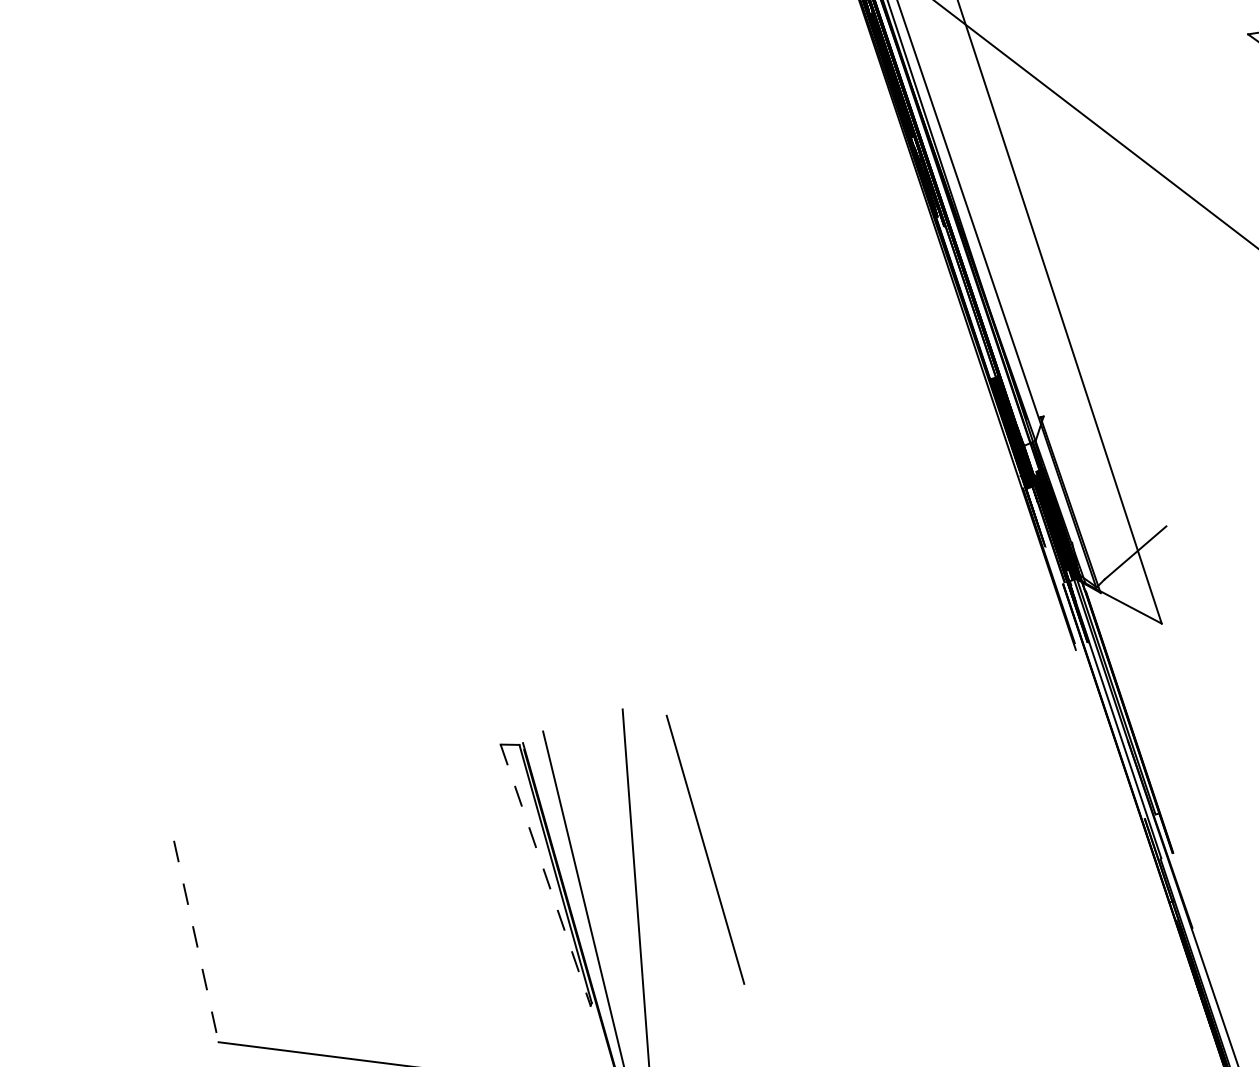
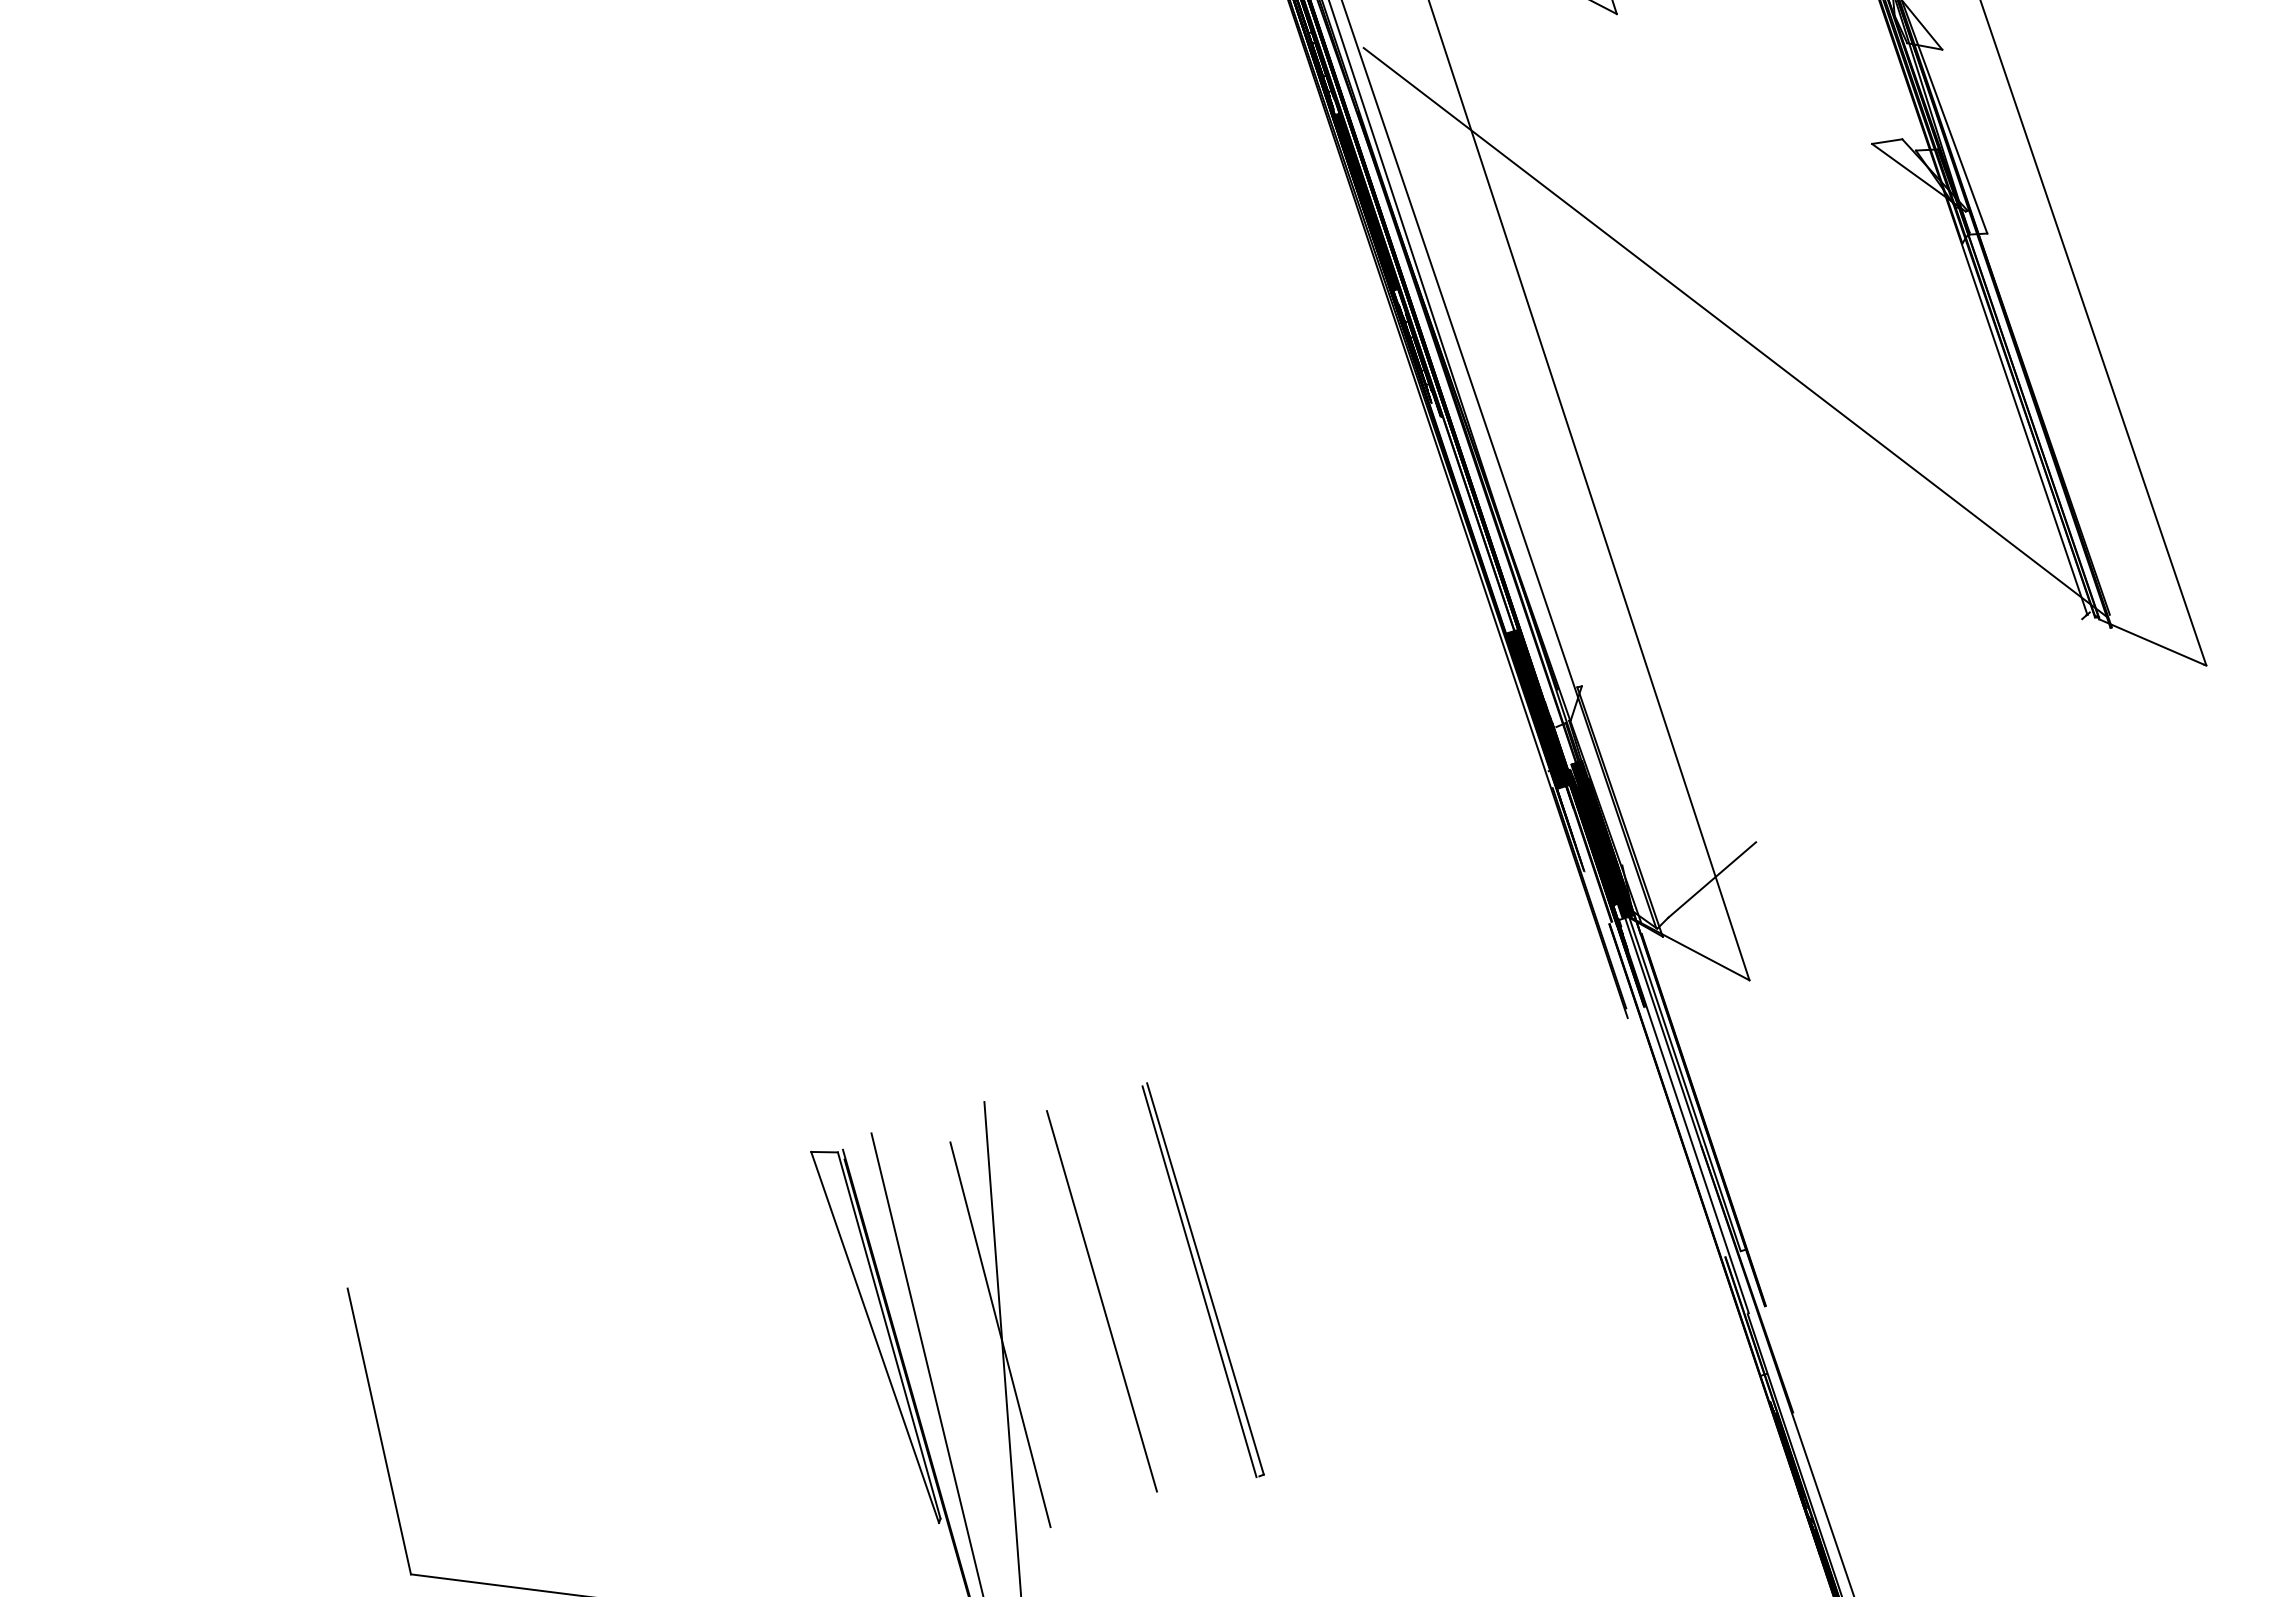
part: (776, 834) -> (1202, 1279), added
line: (634, 873) -> (1000, 1334), added
line: (545, 875) -> (875, 1337), dashed -> solid
line: (196, 941) -> (379, 1431), dashed -> solid

